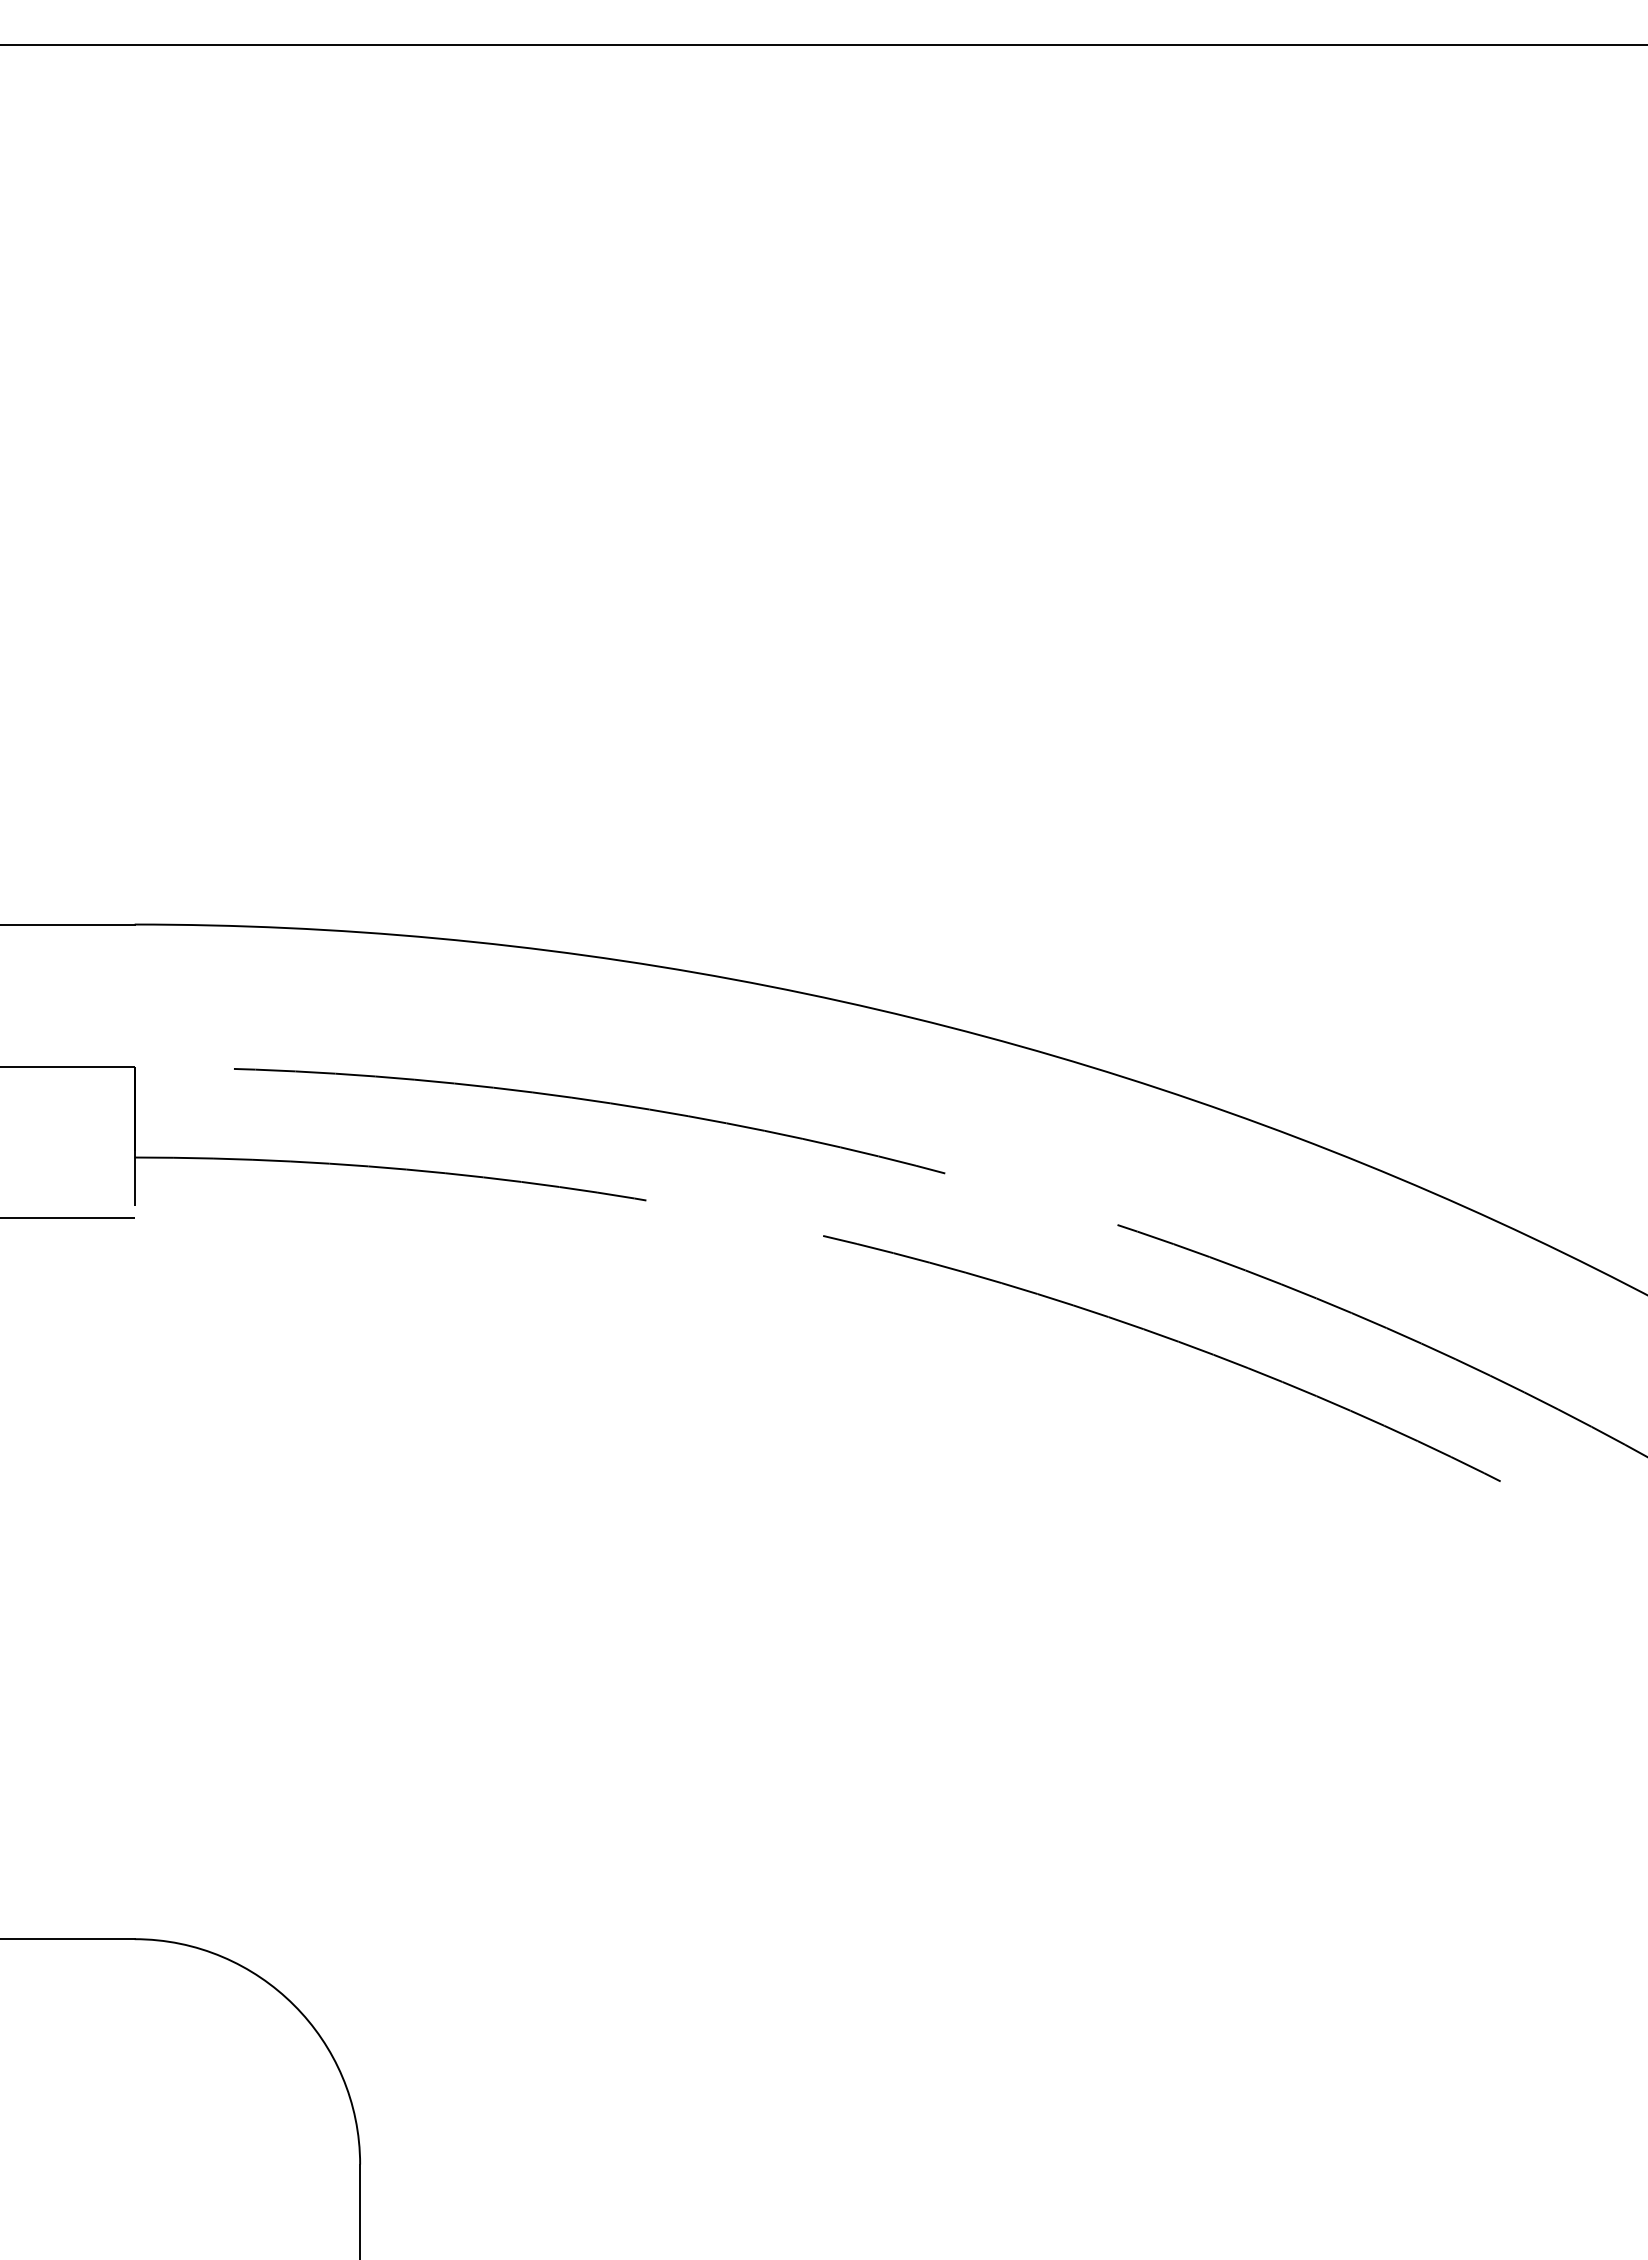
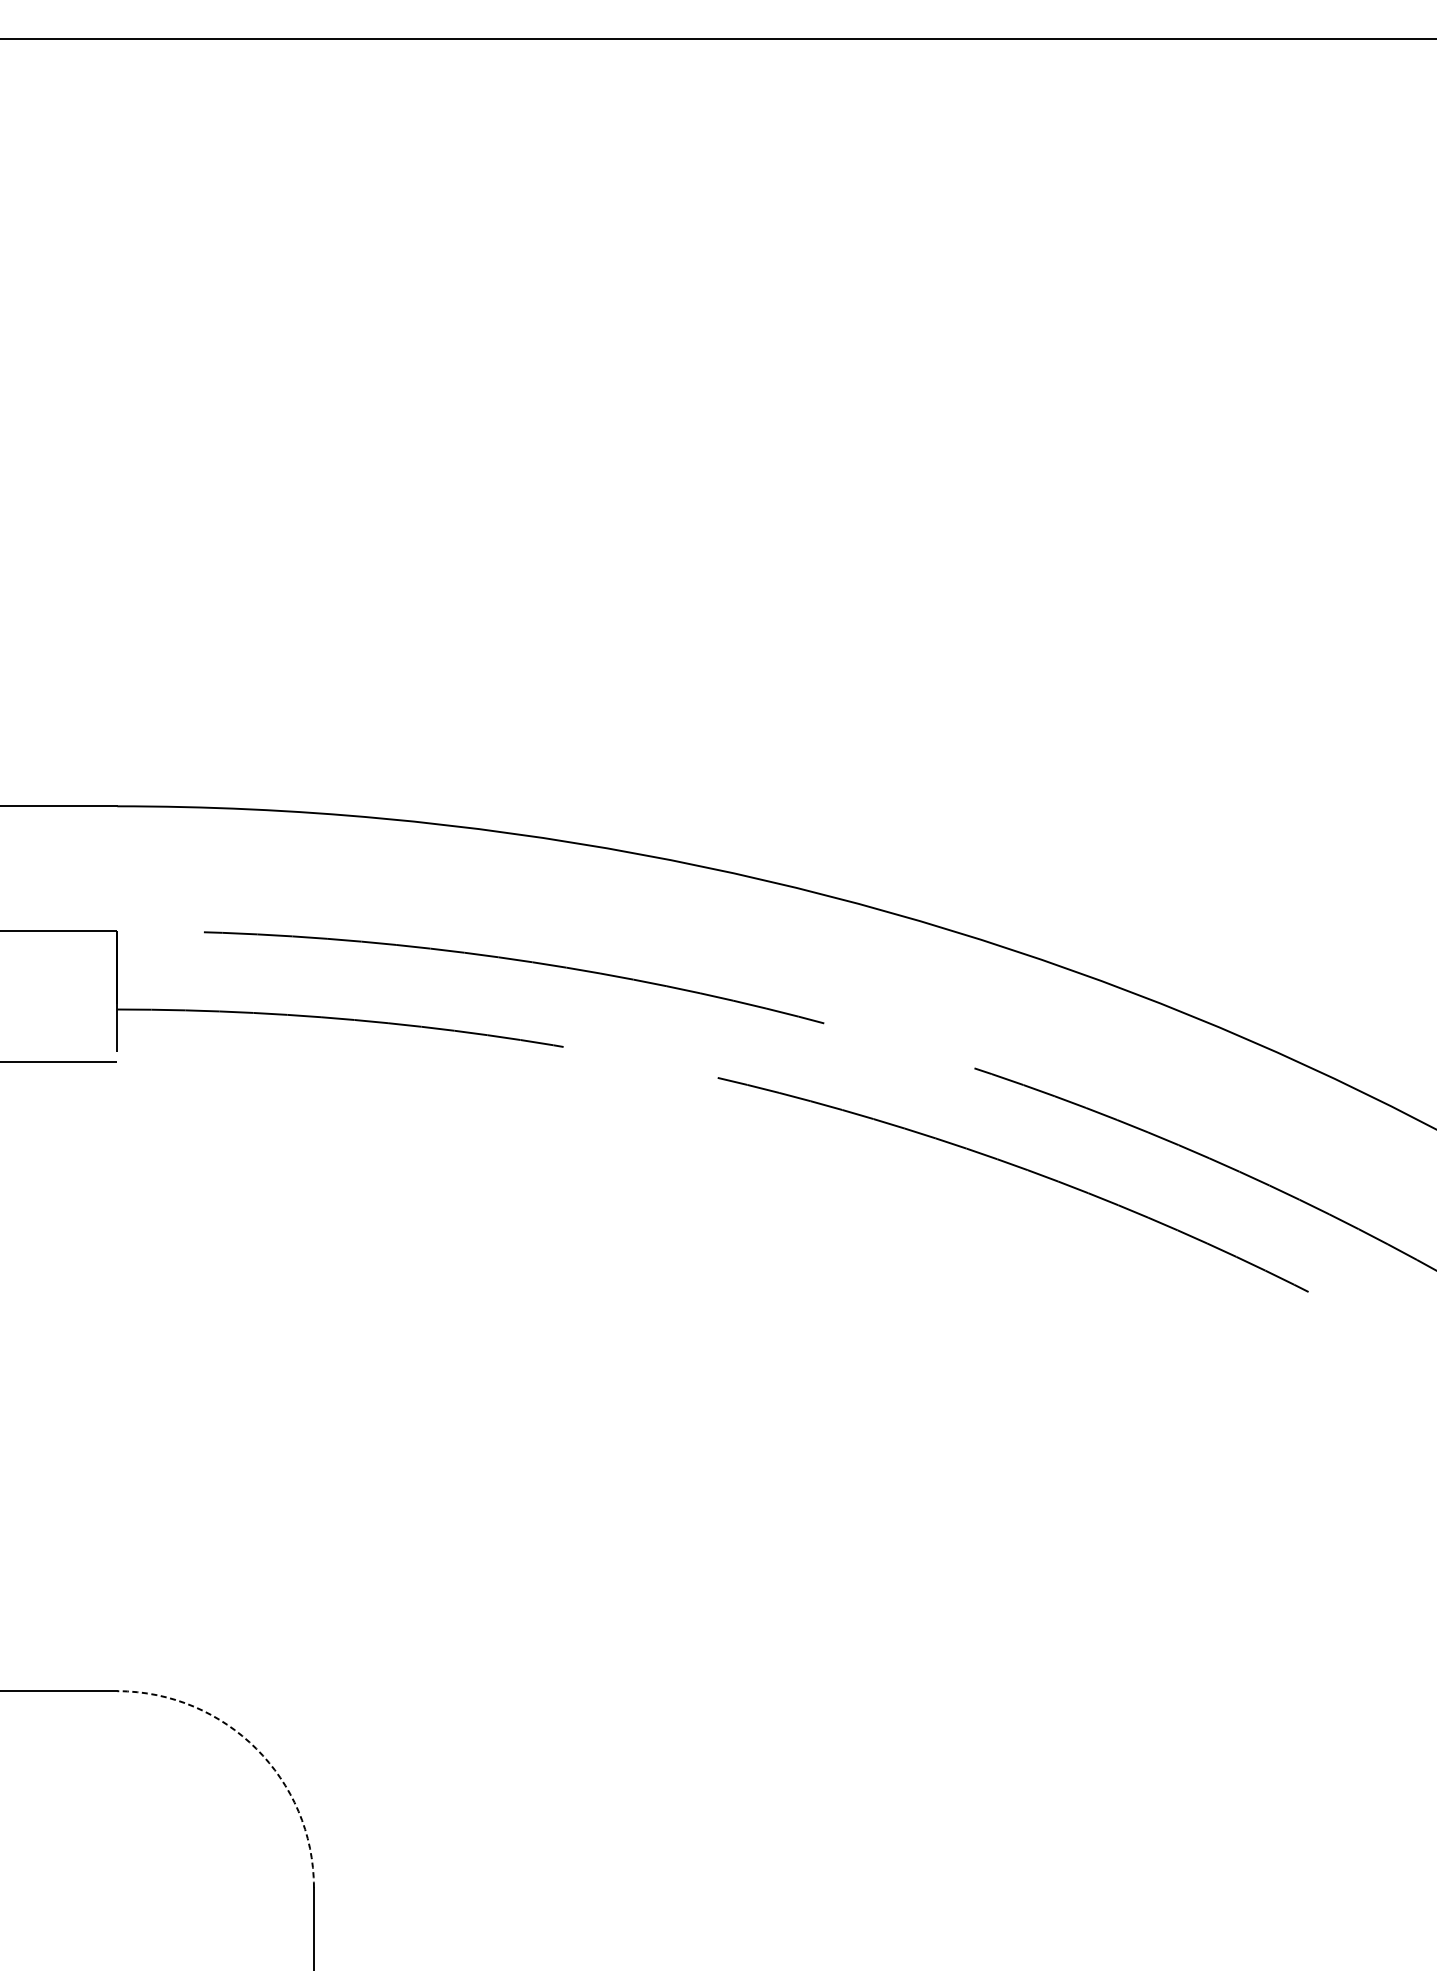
arc: (294, 2005) -> (256, 1749), solid -> dashed

